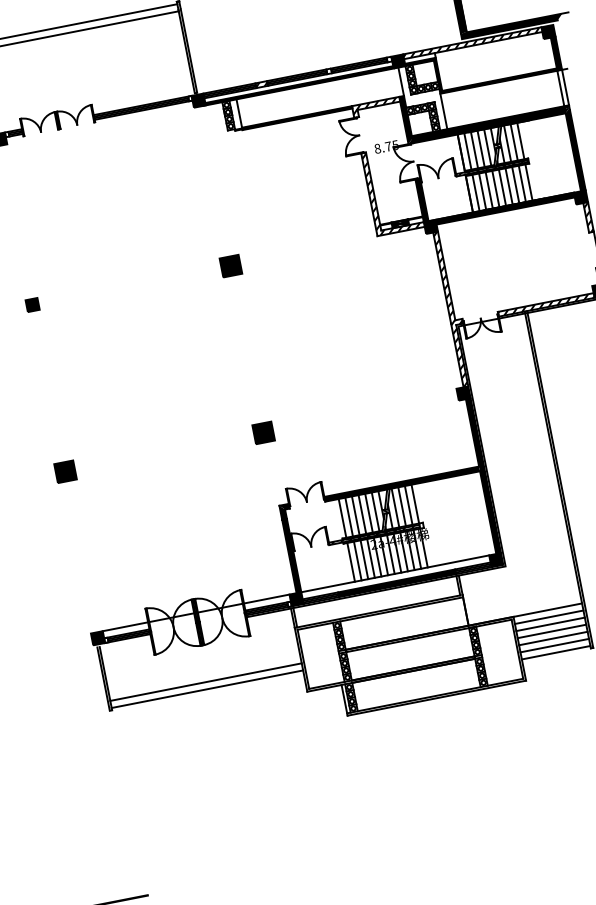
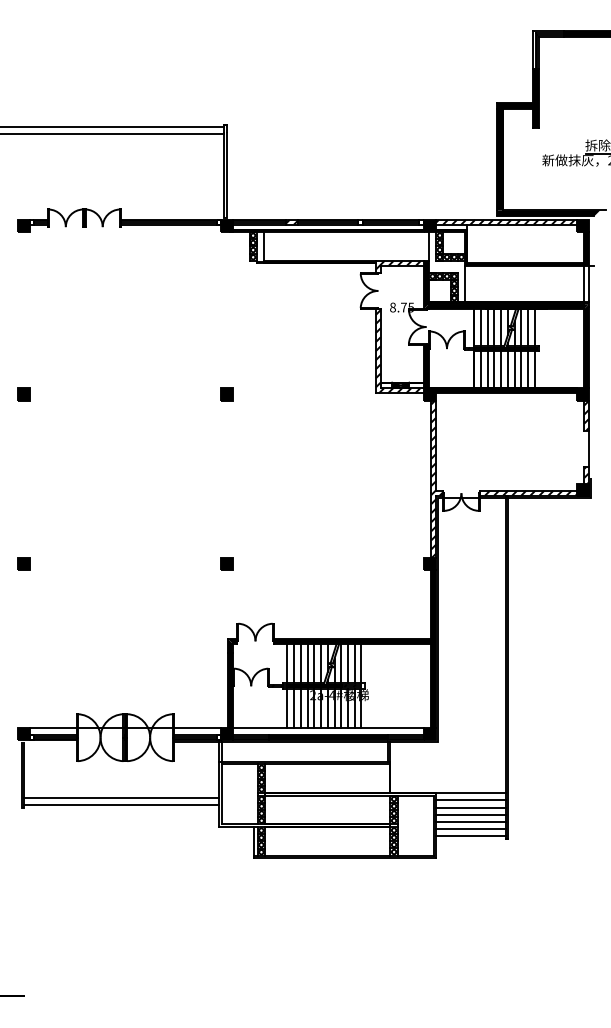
part: (231, 266) -> (226, 394), size x0.62
part: (263, 431) -> (226, 563), size x0.62
part: (64, 471) -> (23, 563), size x0.62

